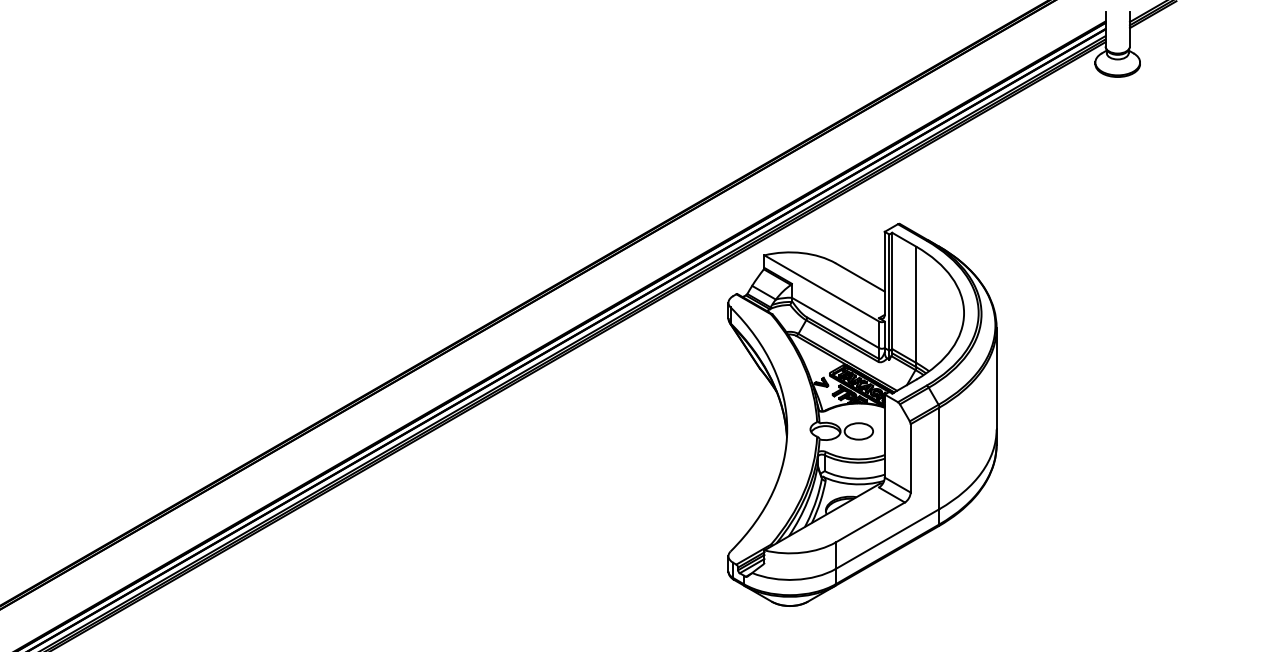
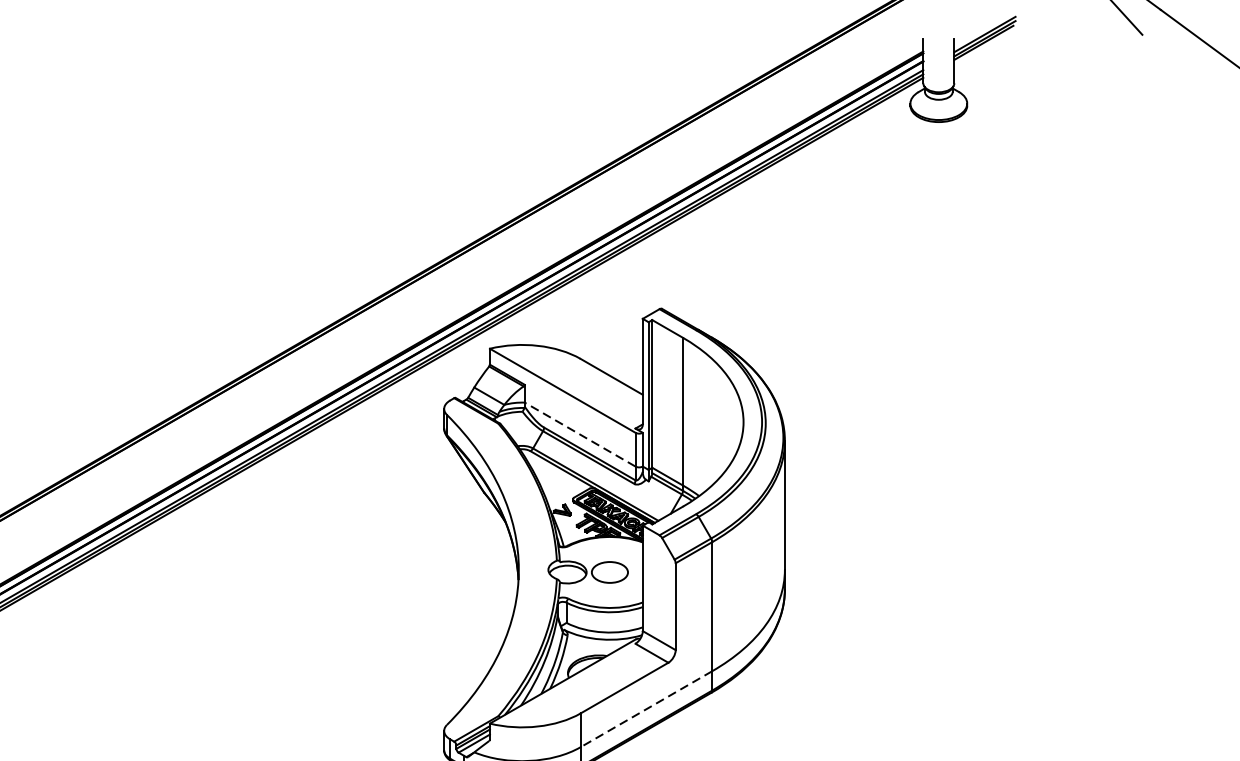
line: (835, 322) -> (580, 434), solid -> dashed
line: (887, 539) -> (646, 709), solid -> dashed

